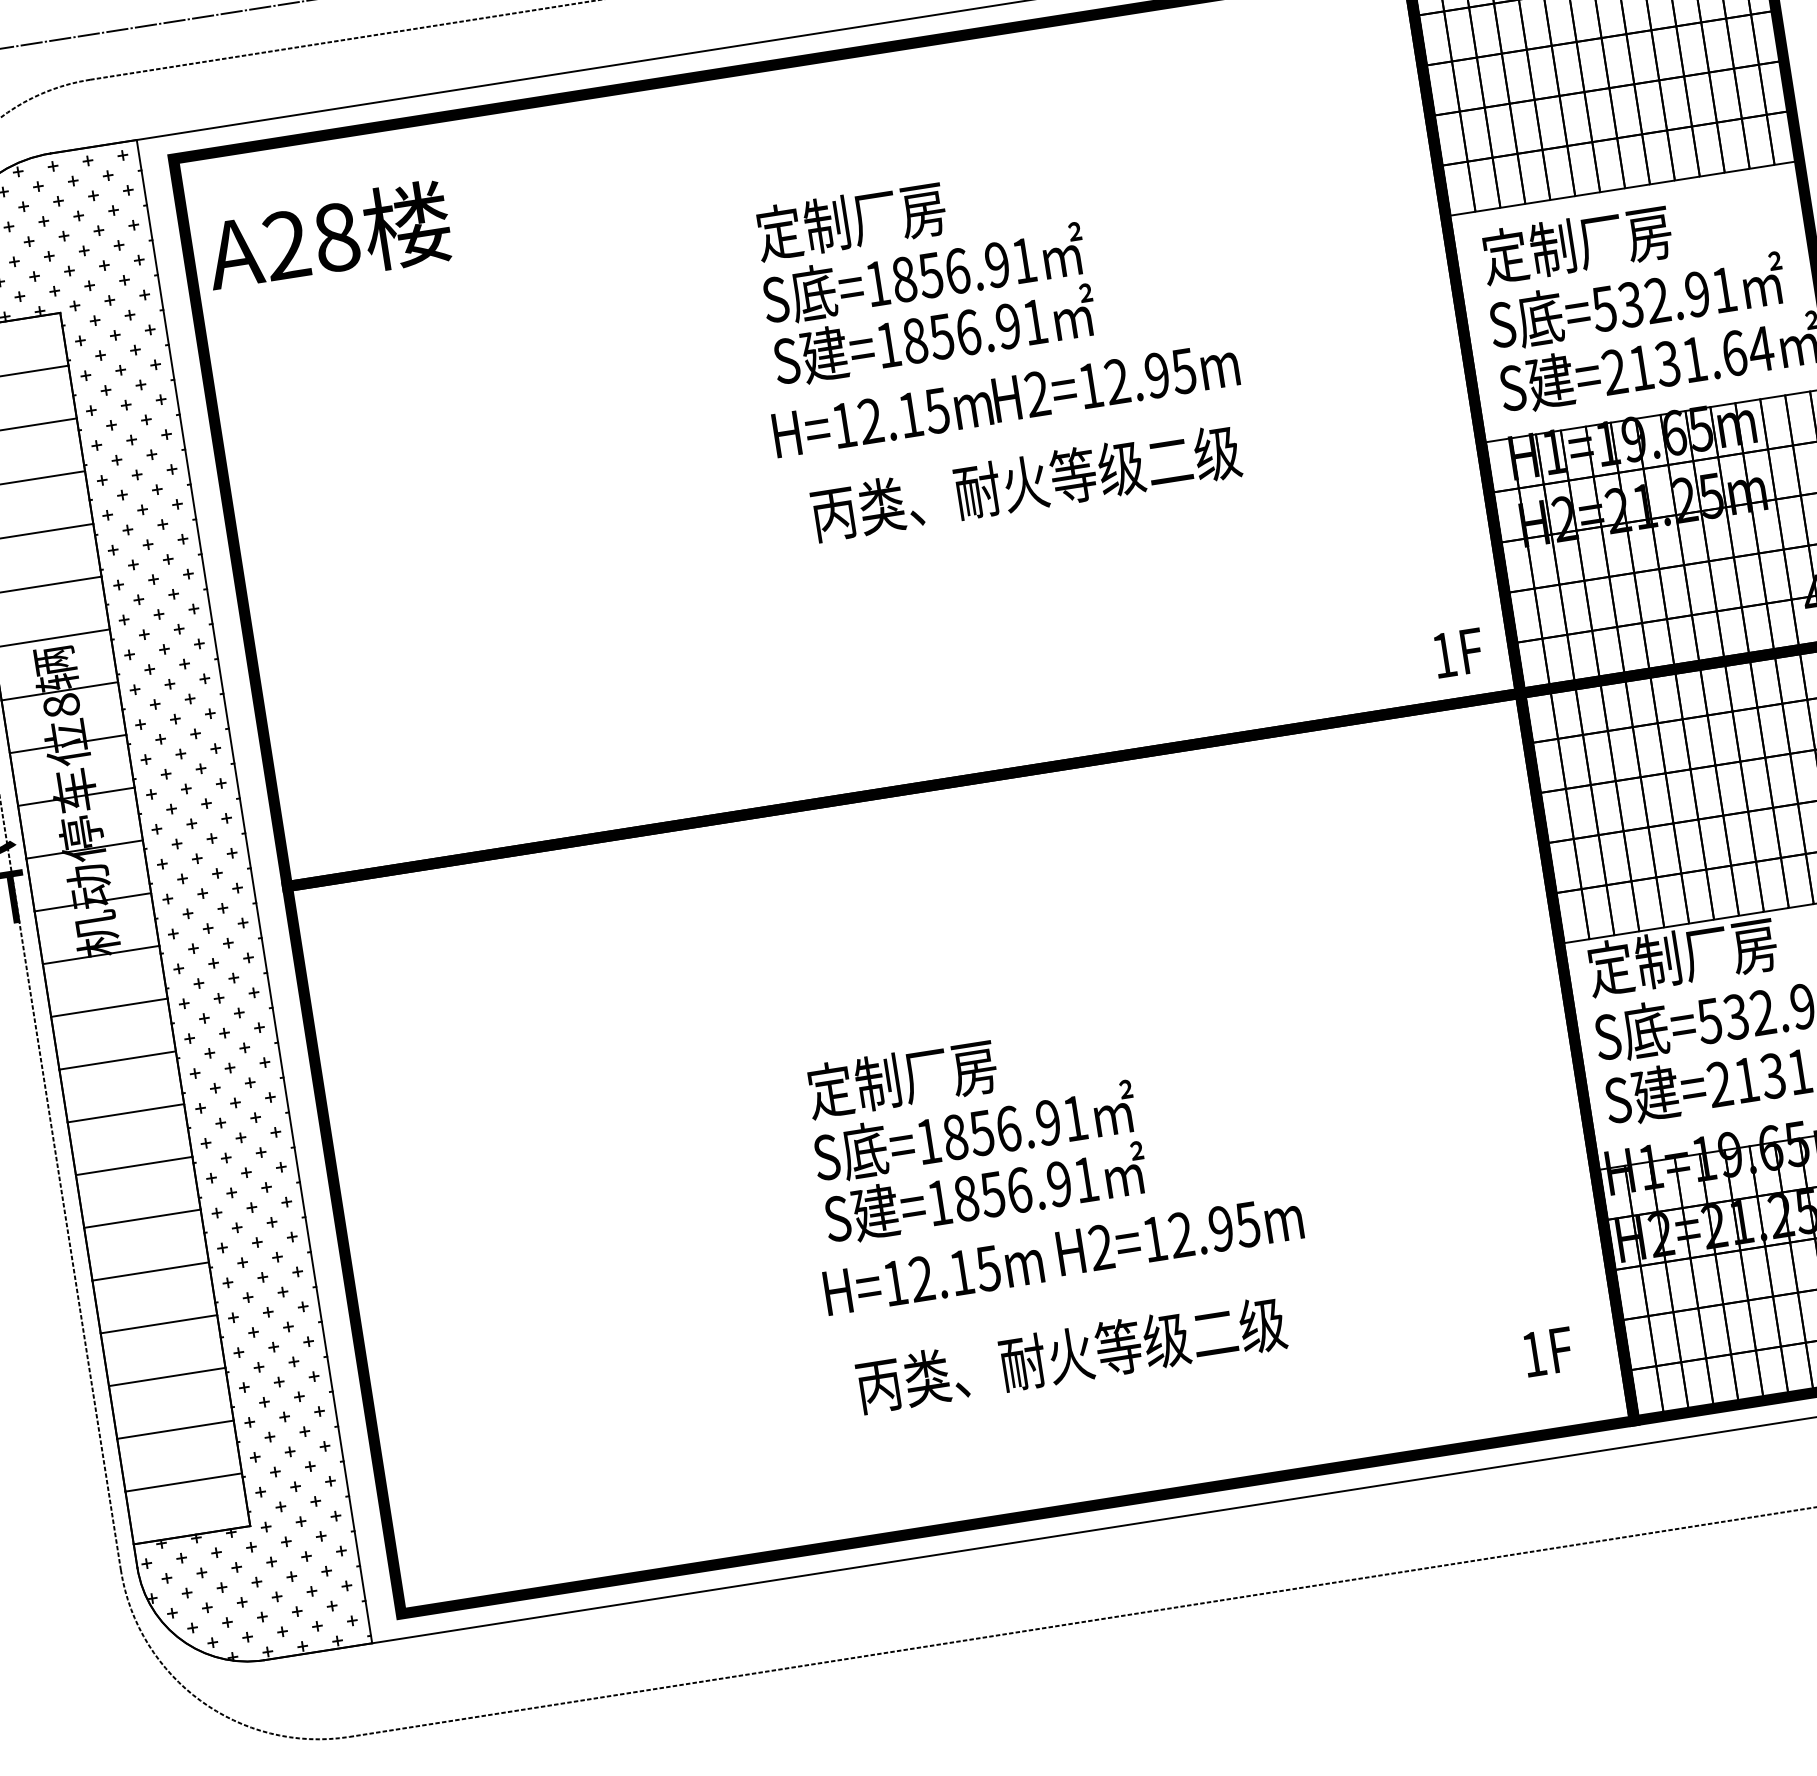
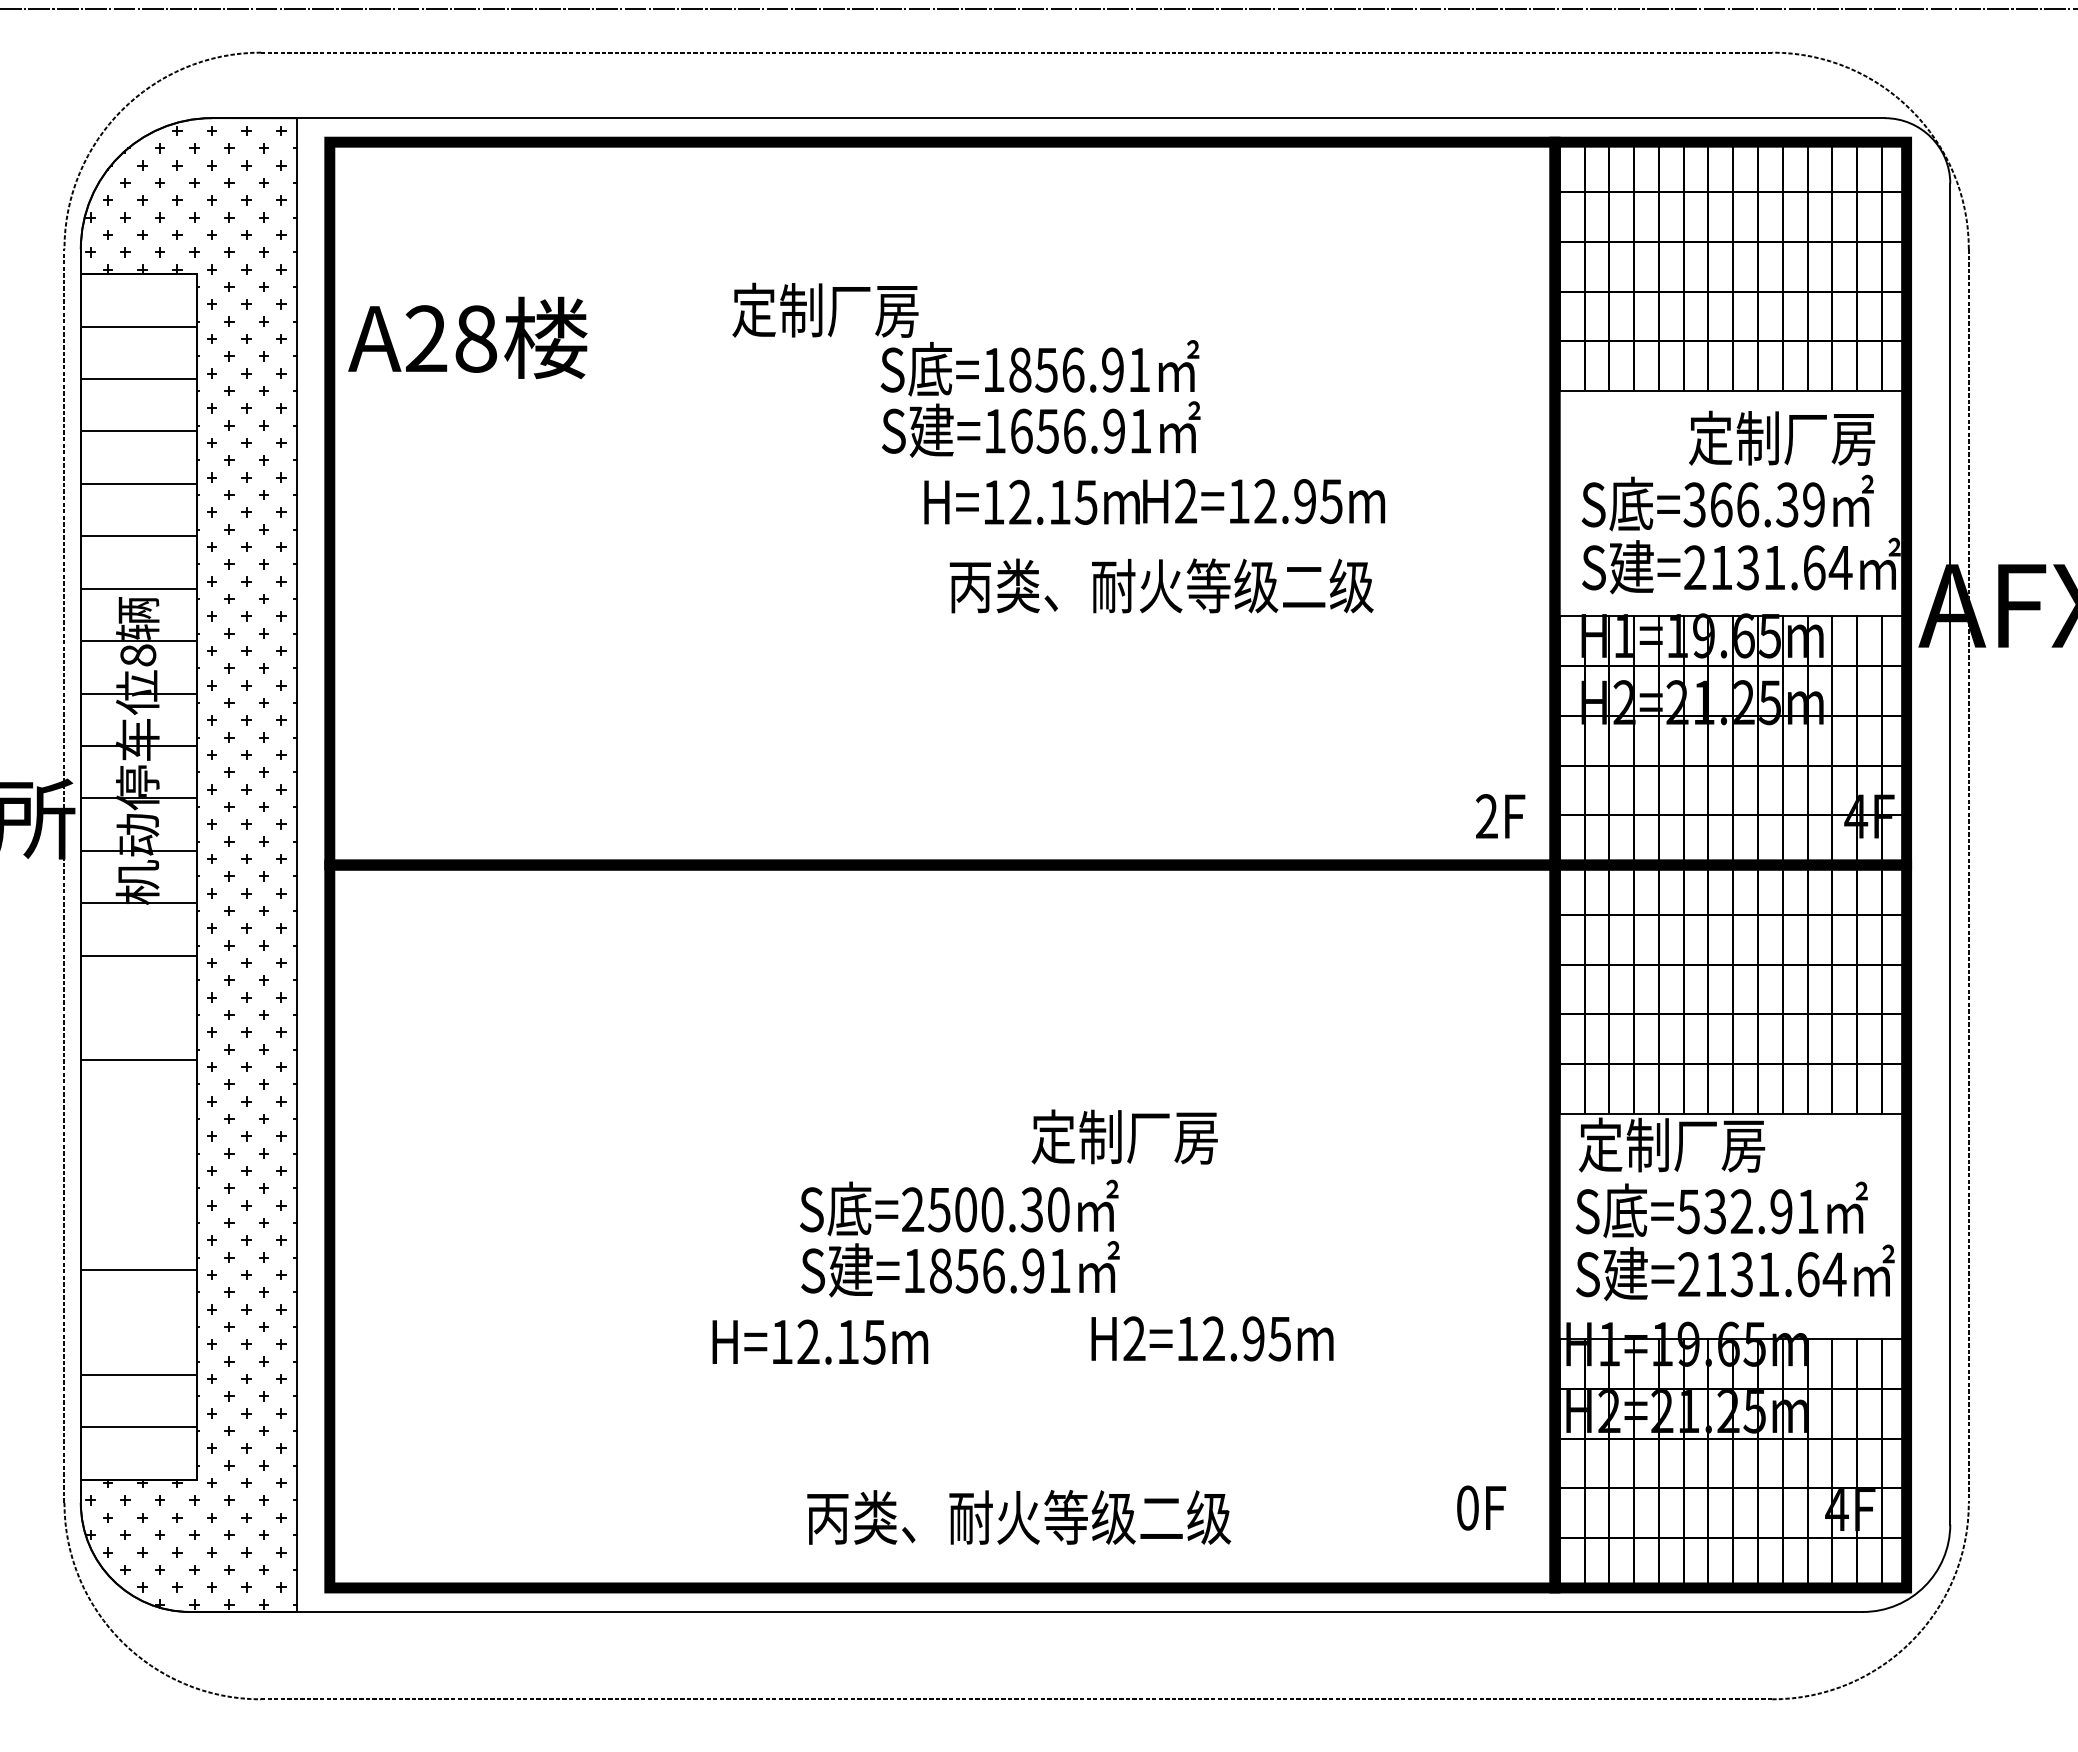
text: (850, 220) -> (825, 309), moved
text: (327, 237) -> (467, 337), moved
text: (1577, 243) -> (1782, 437), moved
text: (1663, 299) -> (1753, 504), =532.91 -> =366.39
text: (915, 340) -> (1021, 430), =1856.91 -> =1656.91
text: (1005, 399) -> (1154, 501), moved
text: (1026, 482) -> (1161, 585), moved
text: (1443, 655) -> (1486, 816), 1F -> 2F
line: (117, 1060) -> (138, 1008), removed
text: (901, 1078) -> (1124, 1136), moved
text: (1001, 1129) -> (985, 1209), =1856.91 -> =2500.30
line: (133, 1165) -> (138, 1112), removed
line: (142, 1218) -> (138, 1165), removed
text: (1179, 1234) -> (1212, 1338), moved
line: (150, 1271) -> (138, 1217), removed
text: (933, 1276) -> (820, 1341), moved
text: (1533, 1353) -> (1467, 1507), 1F -> 0F
text: (1071, 1354) -> (1019, 1517), moved
line: (167, 1376) -> (138, 1322), removed

